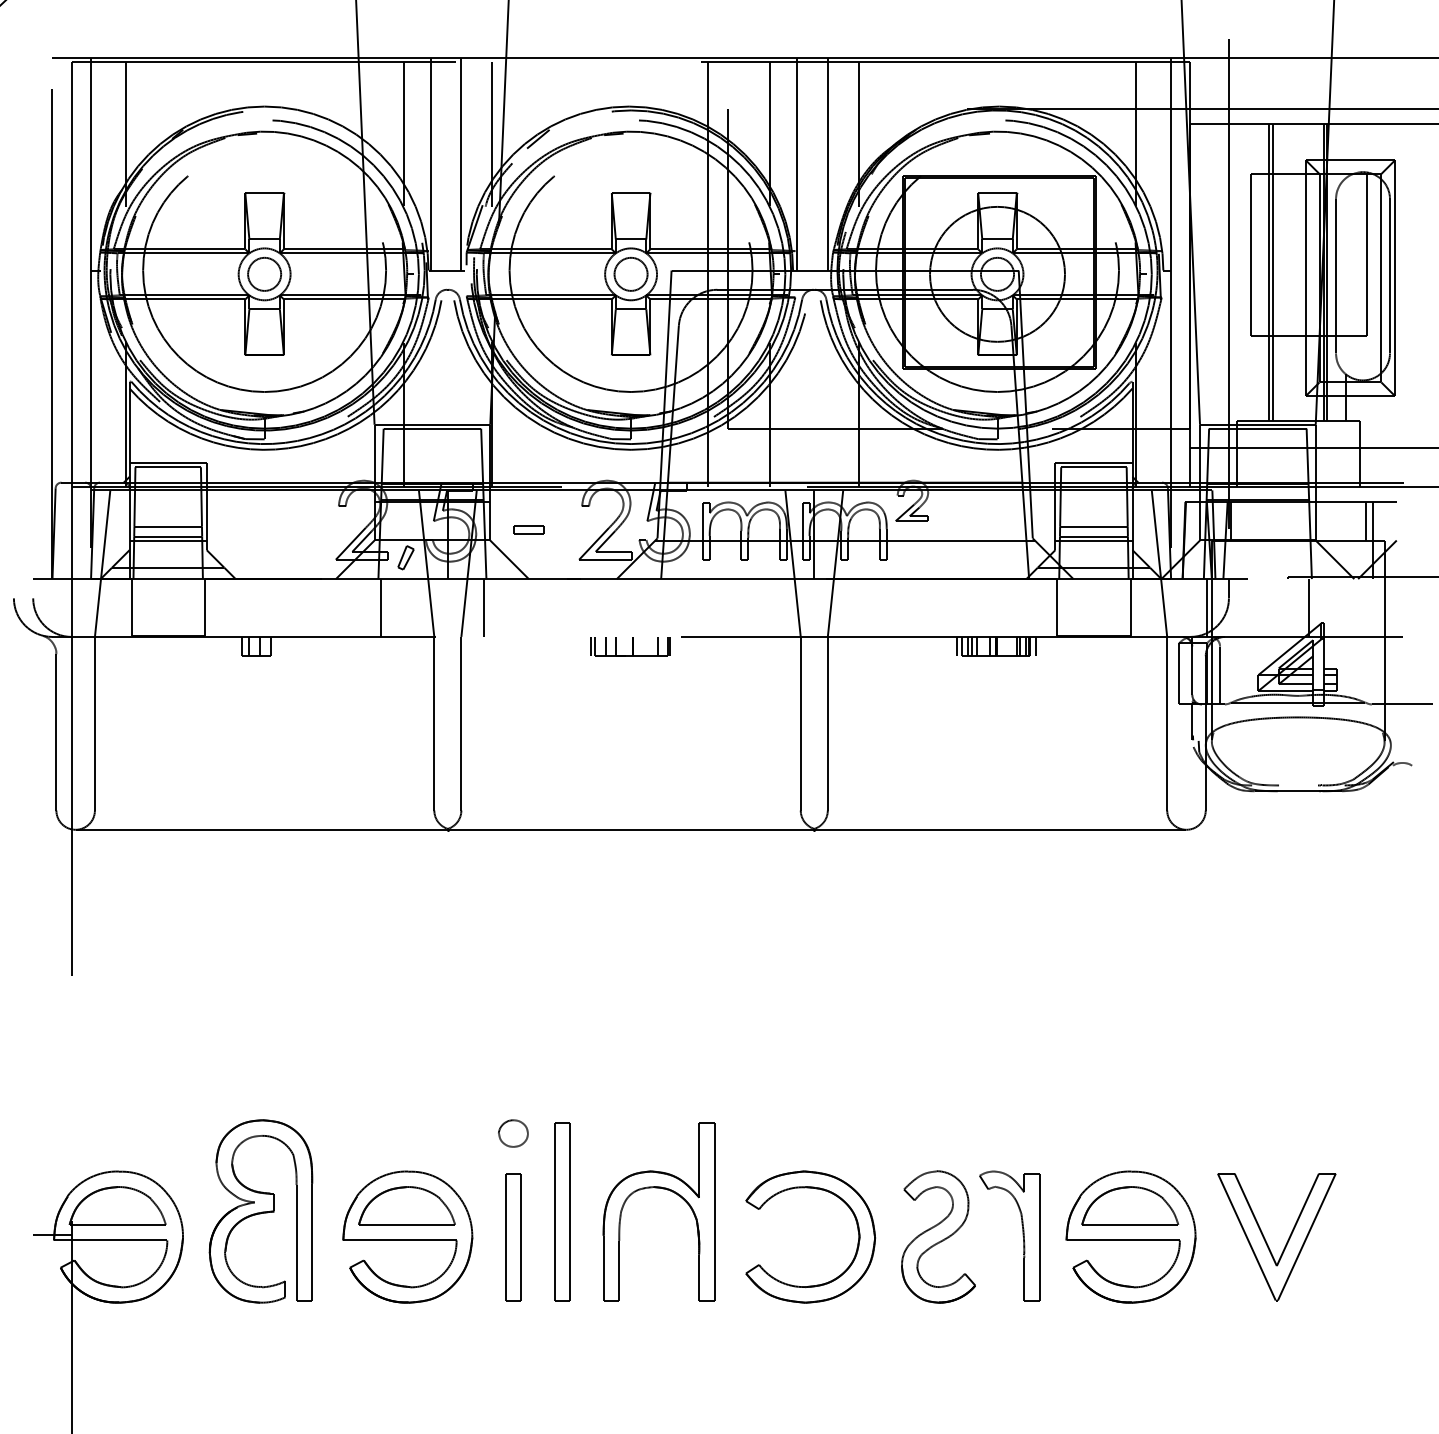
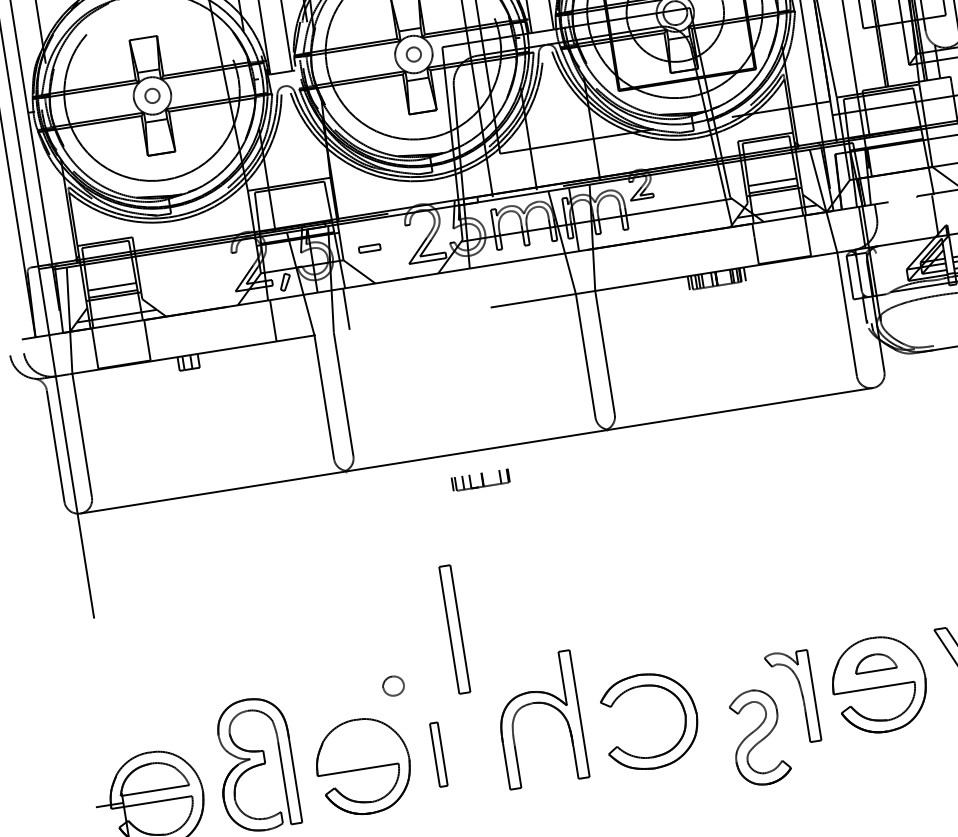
circle: (264, 273) -> (152, 95), size x0.6
circle: (630, 273) -> (413, 53), size x0.6
part: (630, 646) -> (480, 479), moved
line: (1220, 675) -> (879, 274), removed
part: (513, 1133) -> (393, 686), moved
part: (406, 1205) -> (358, 744), removed
part: (1130, 1205) -> (875, 662), size x0.6
part: (562, 1211) -> (454, 629), moved
part: (938, 1236) -> (759, 737), moved
part: (513, 1237) -> (438, 754), size x0.7

